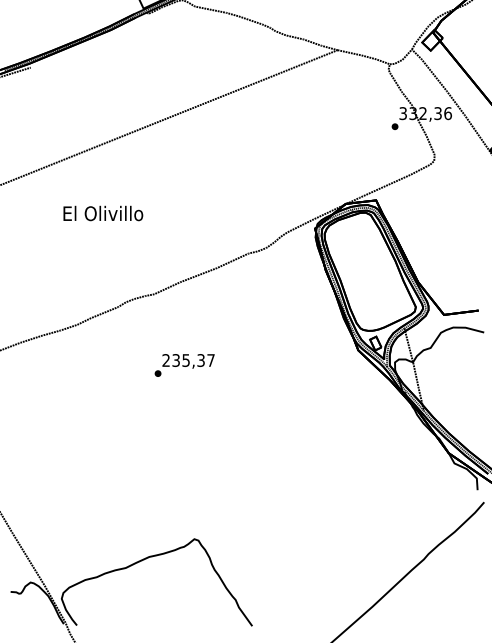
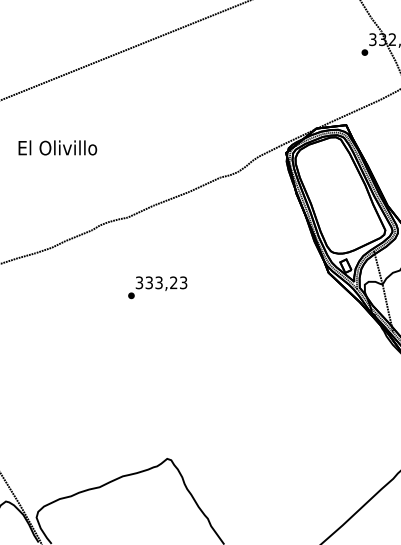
text: (103, 213) -> (58, 147), moved
text: (188, 360) -> (161, 282), 235,37 -> 333,23

